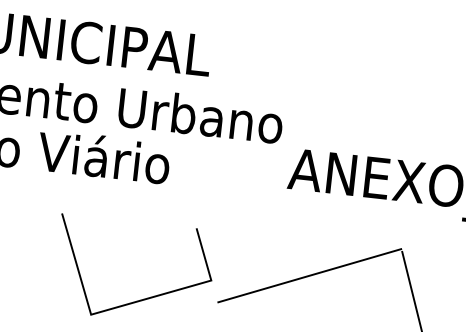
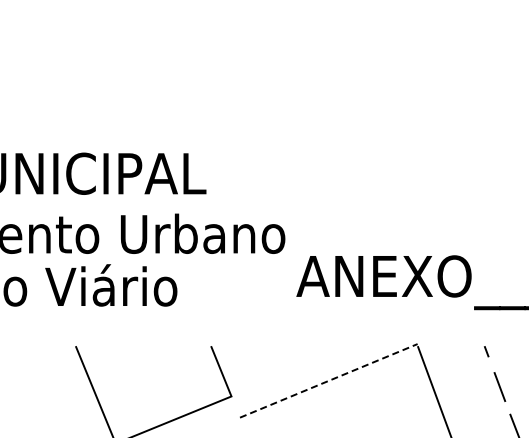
line: (310, 275) -> (329, 380), solid -> dashed

